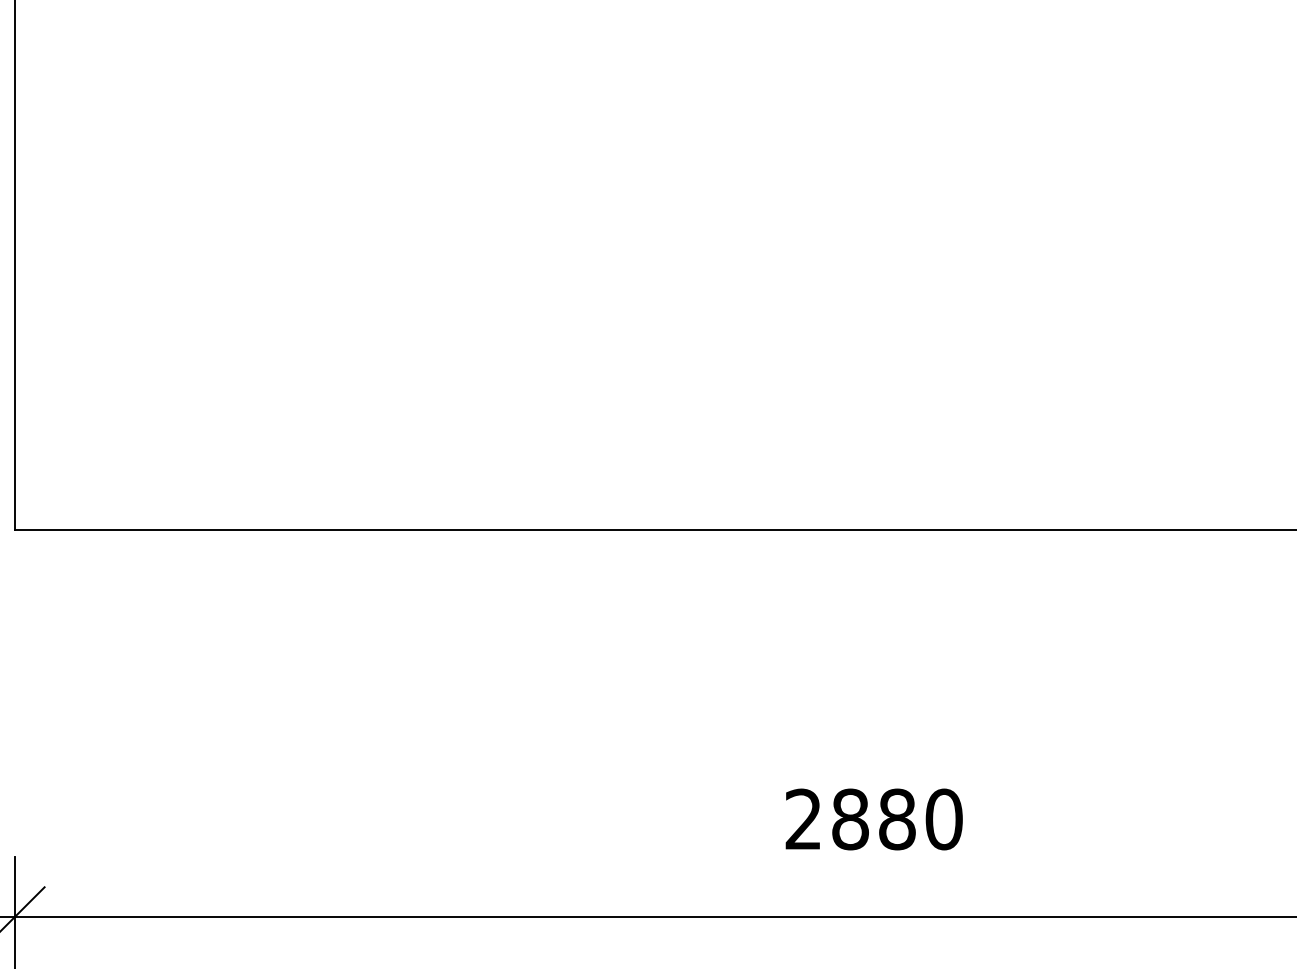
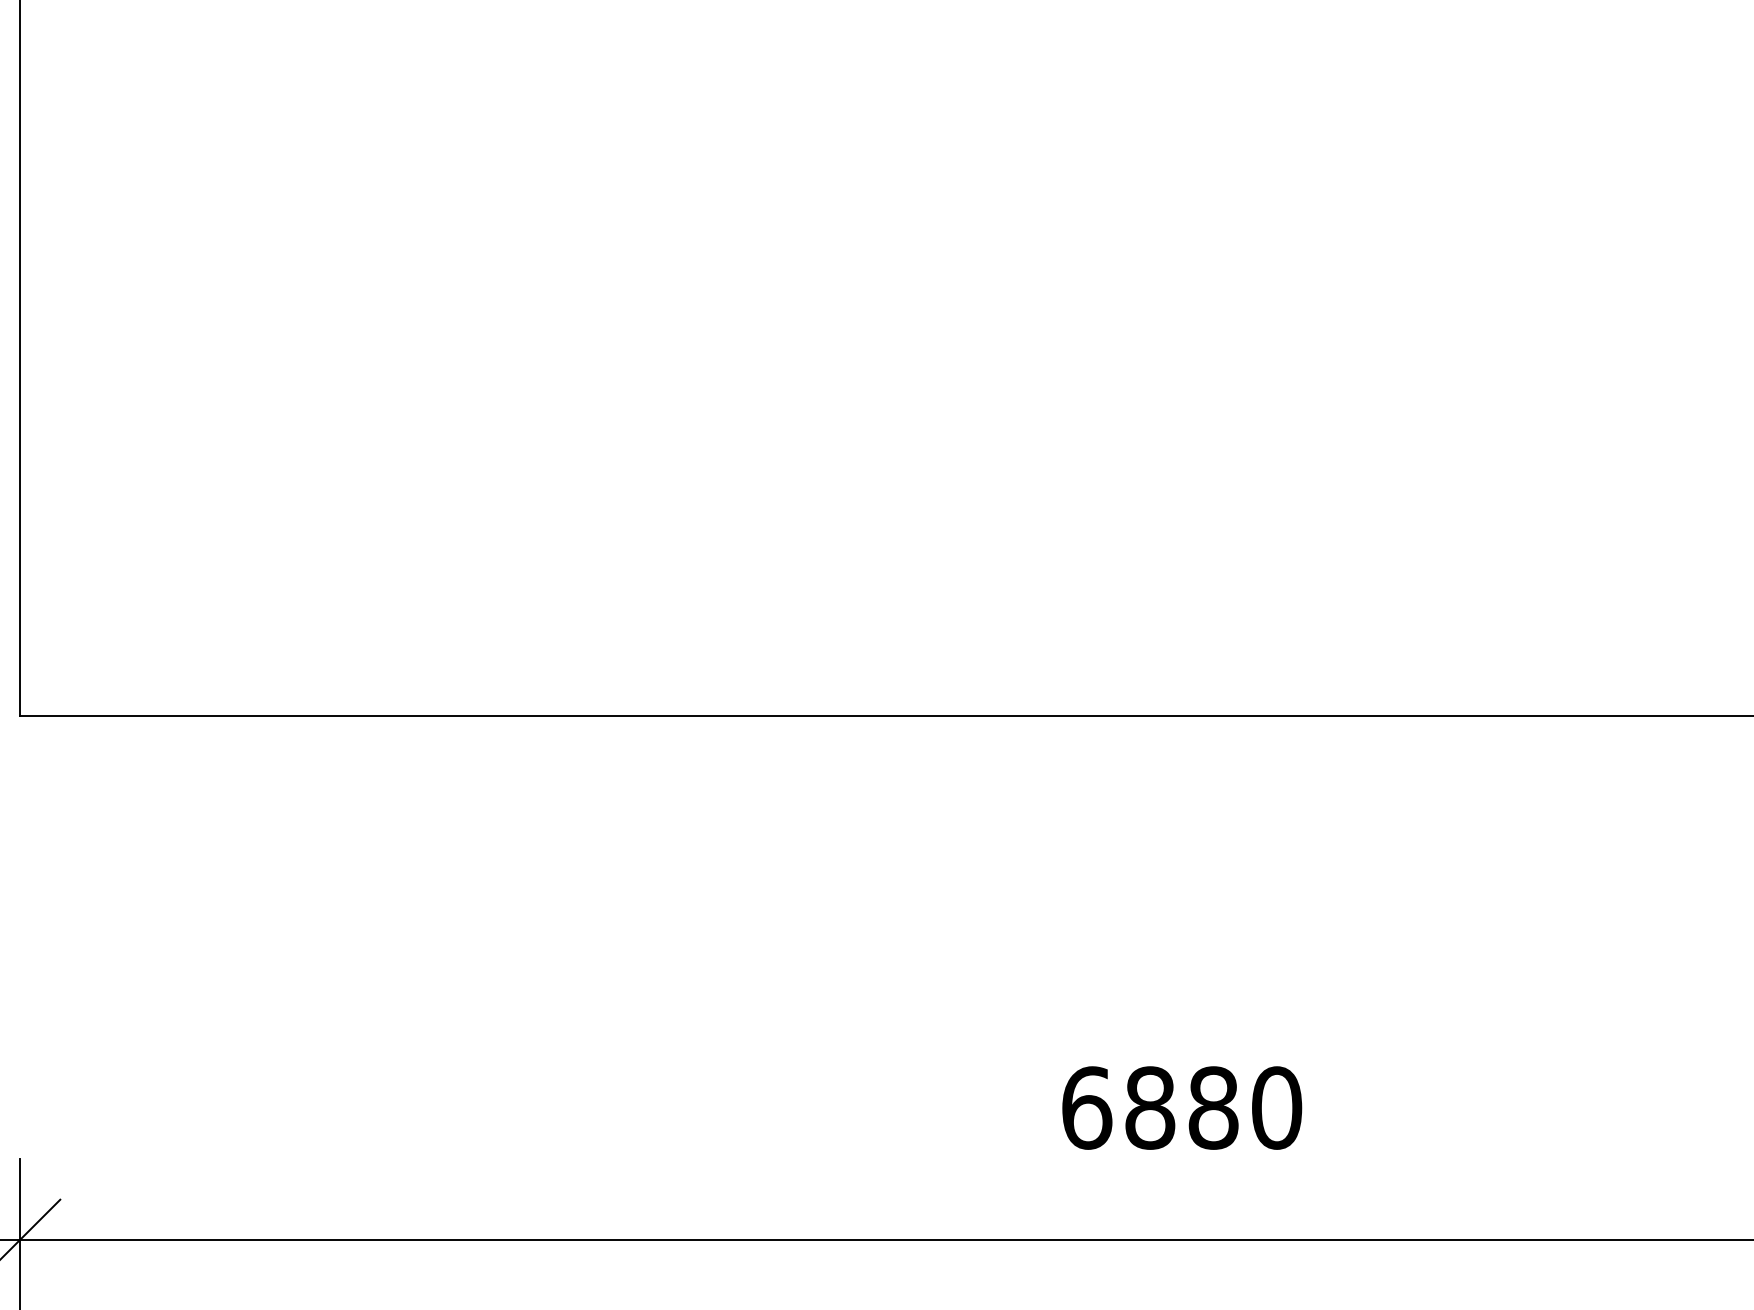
text: (804, 819) -> (1087, 1107), 2880 -> 6880

